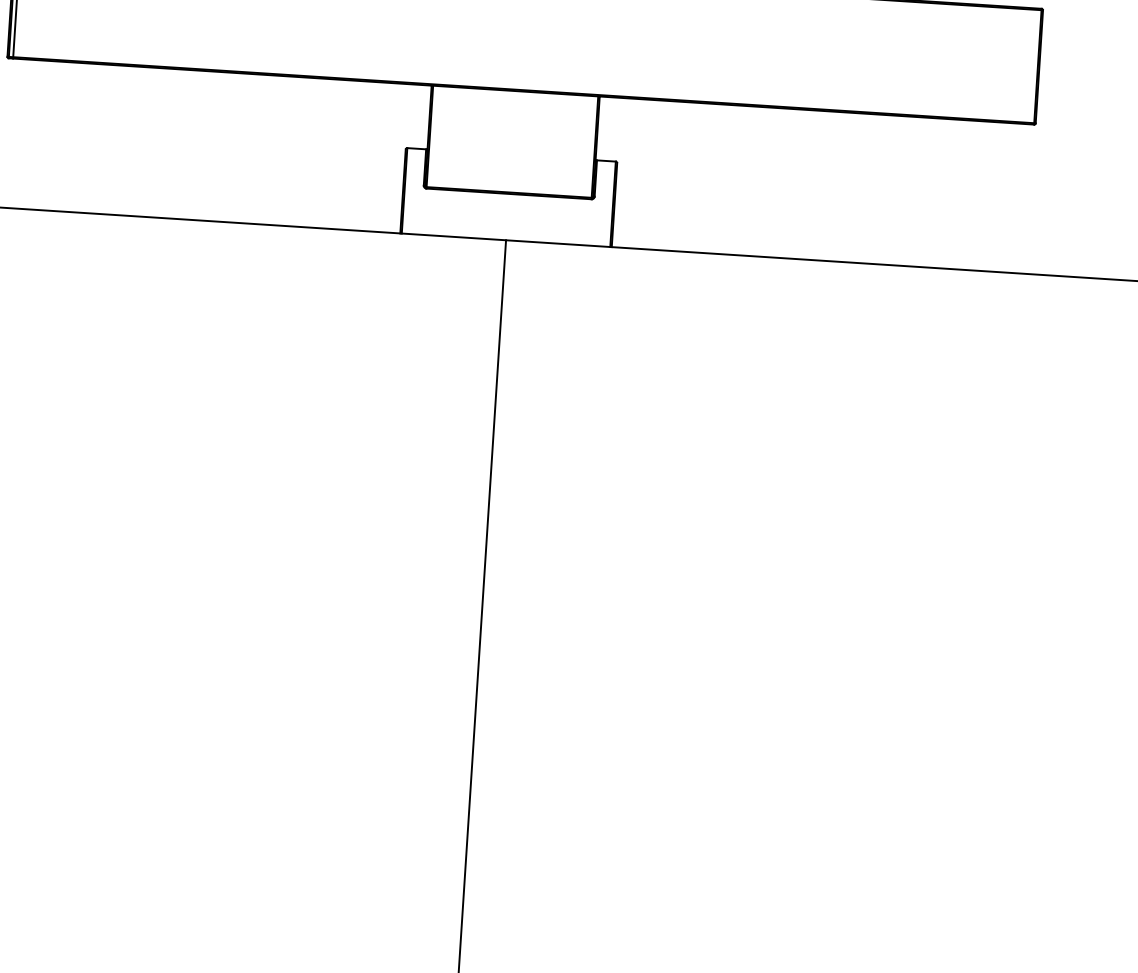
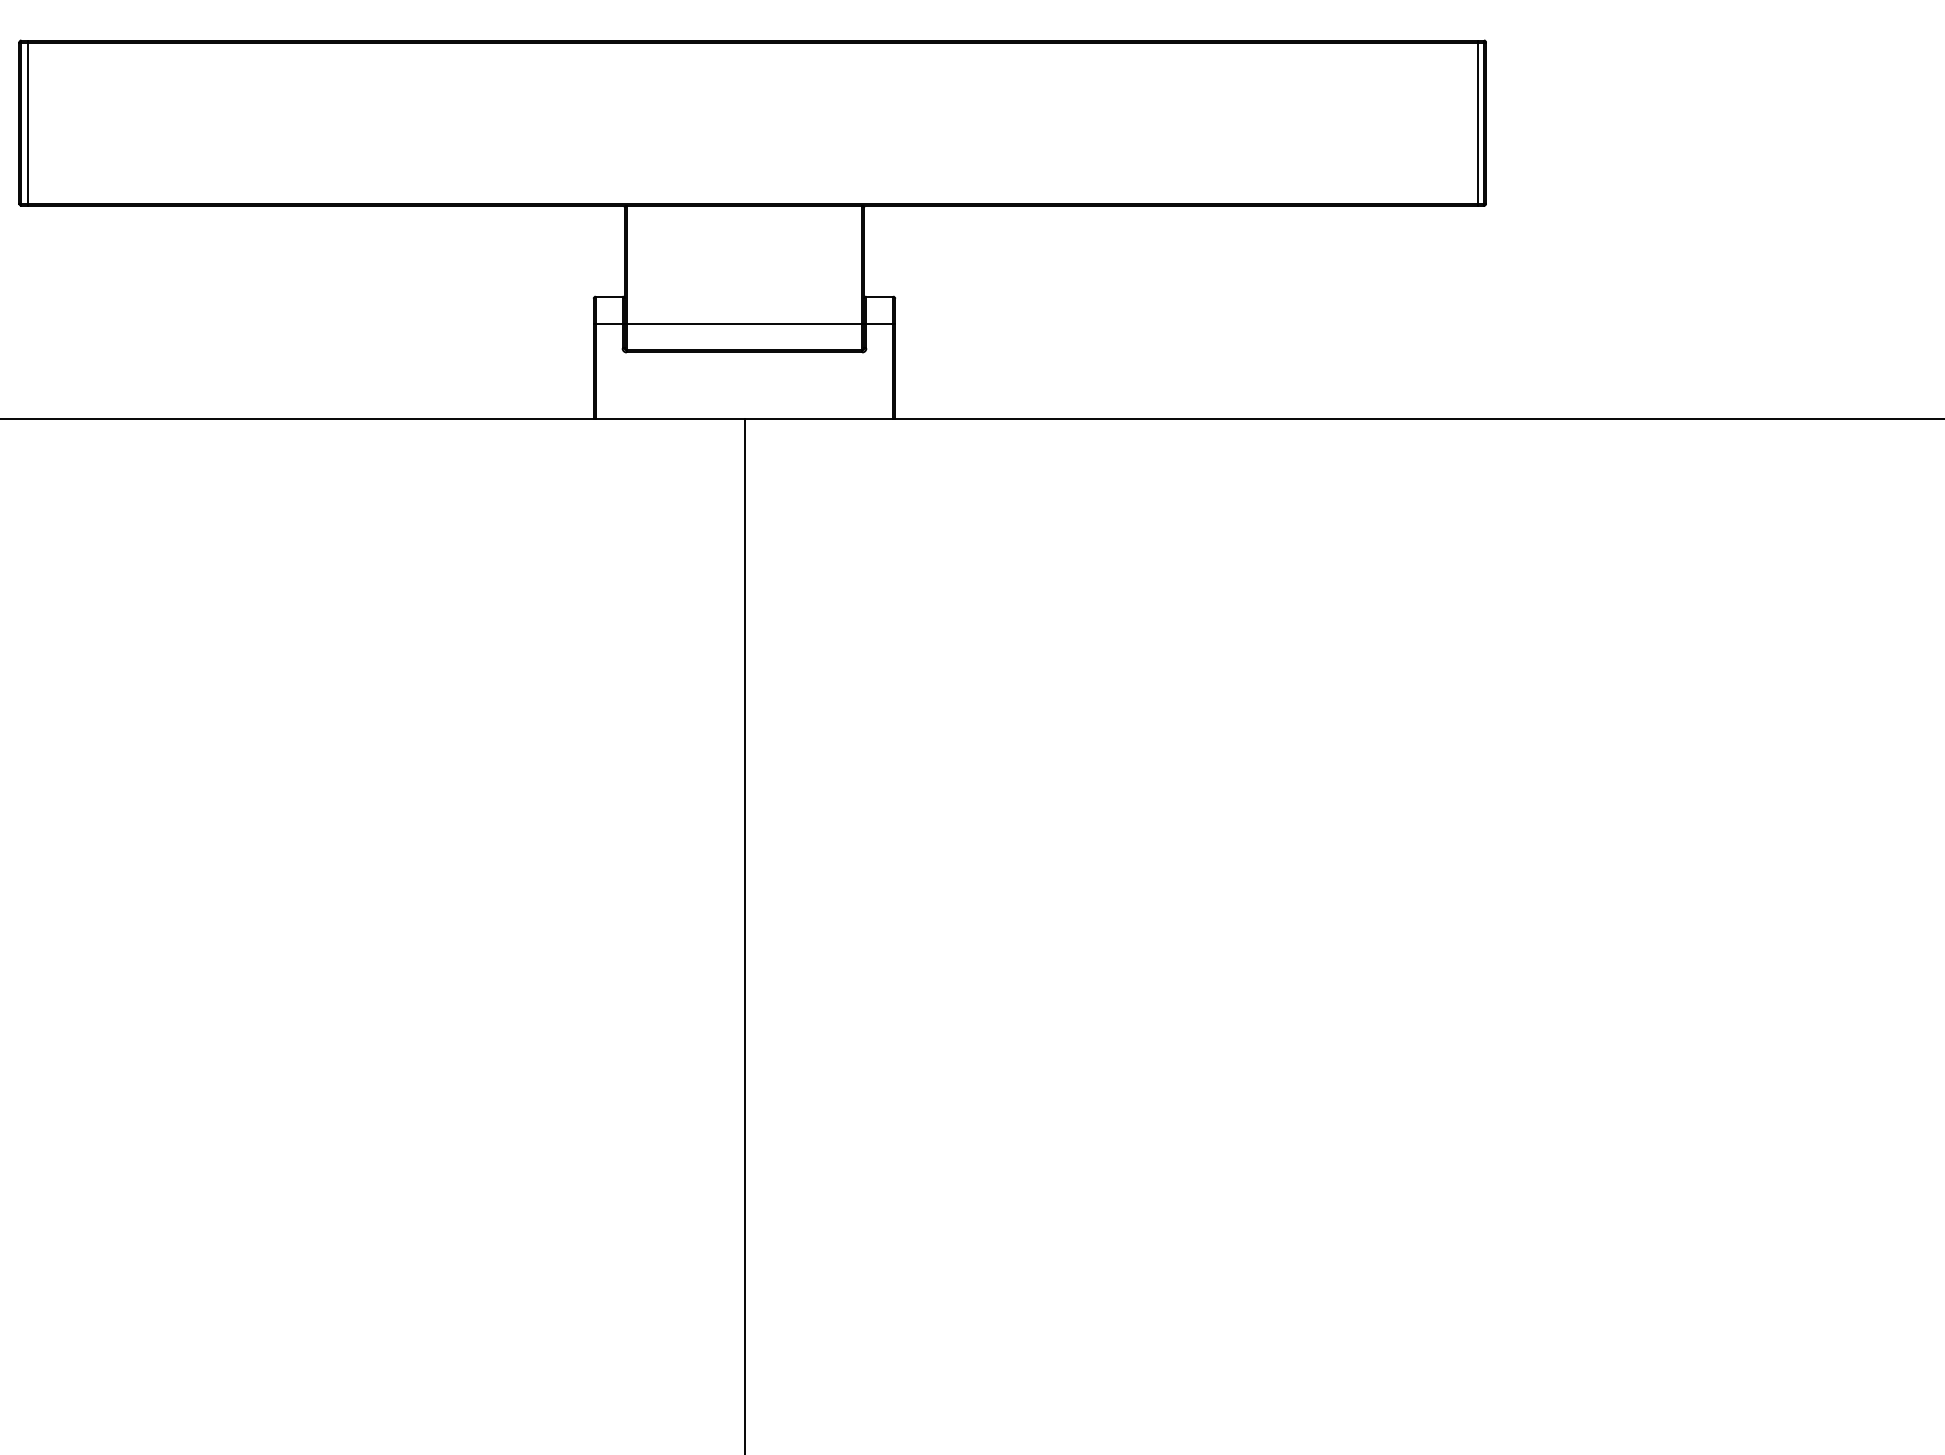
line: (1033, 65) -> (1477, 122), added
line: (510, 173) -> (744, 323), added

